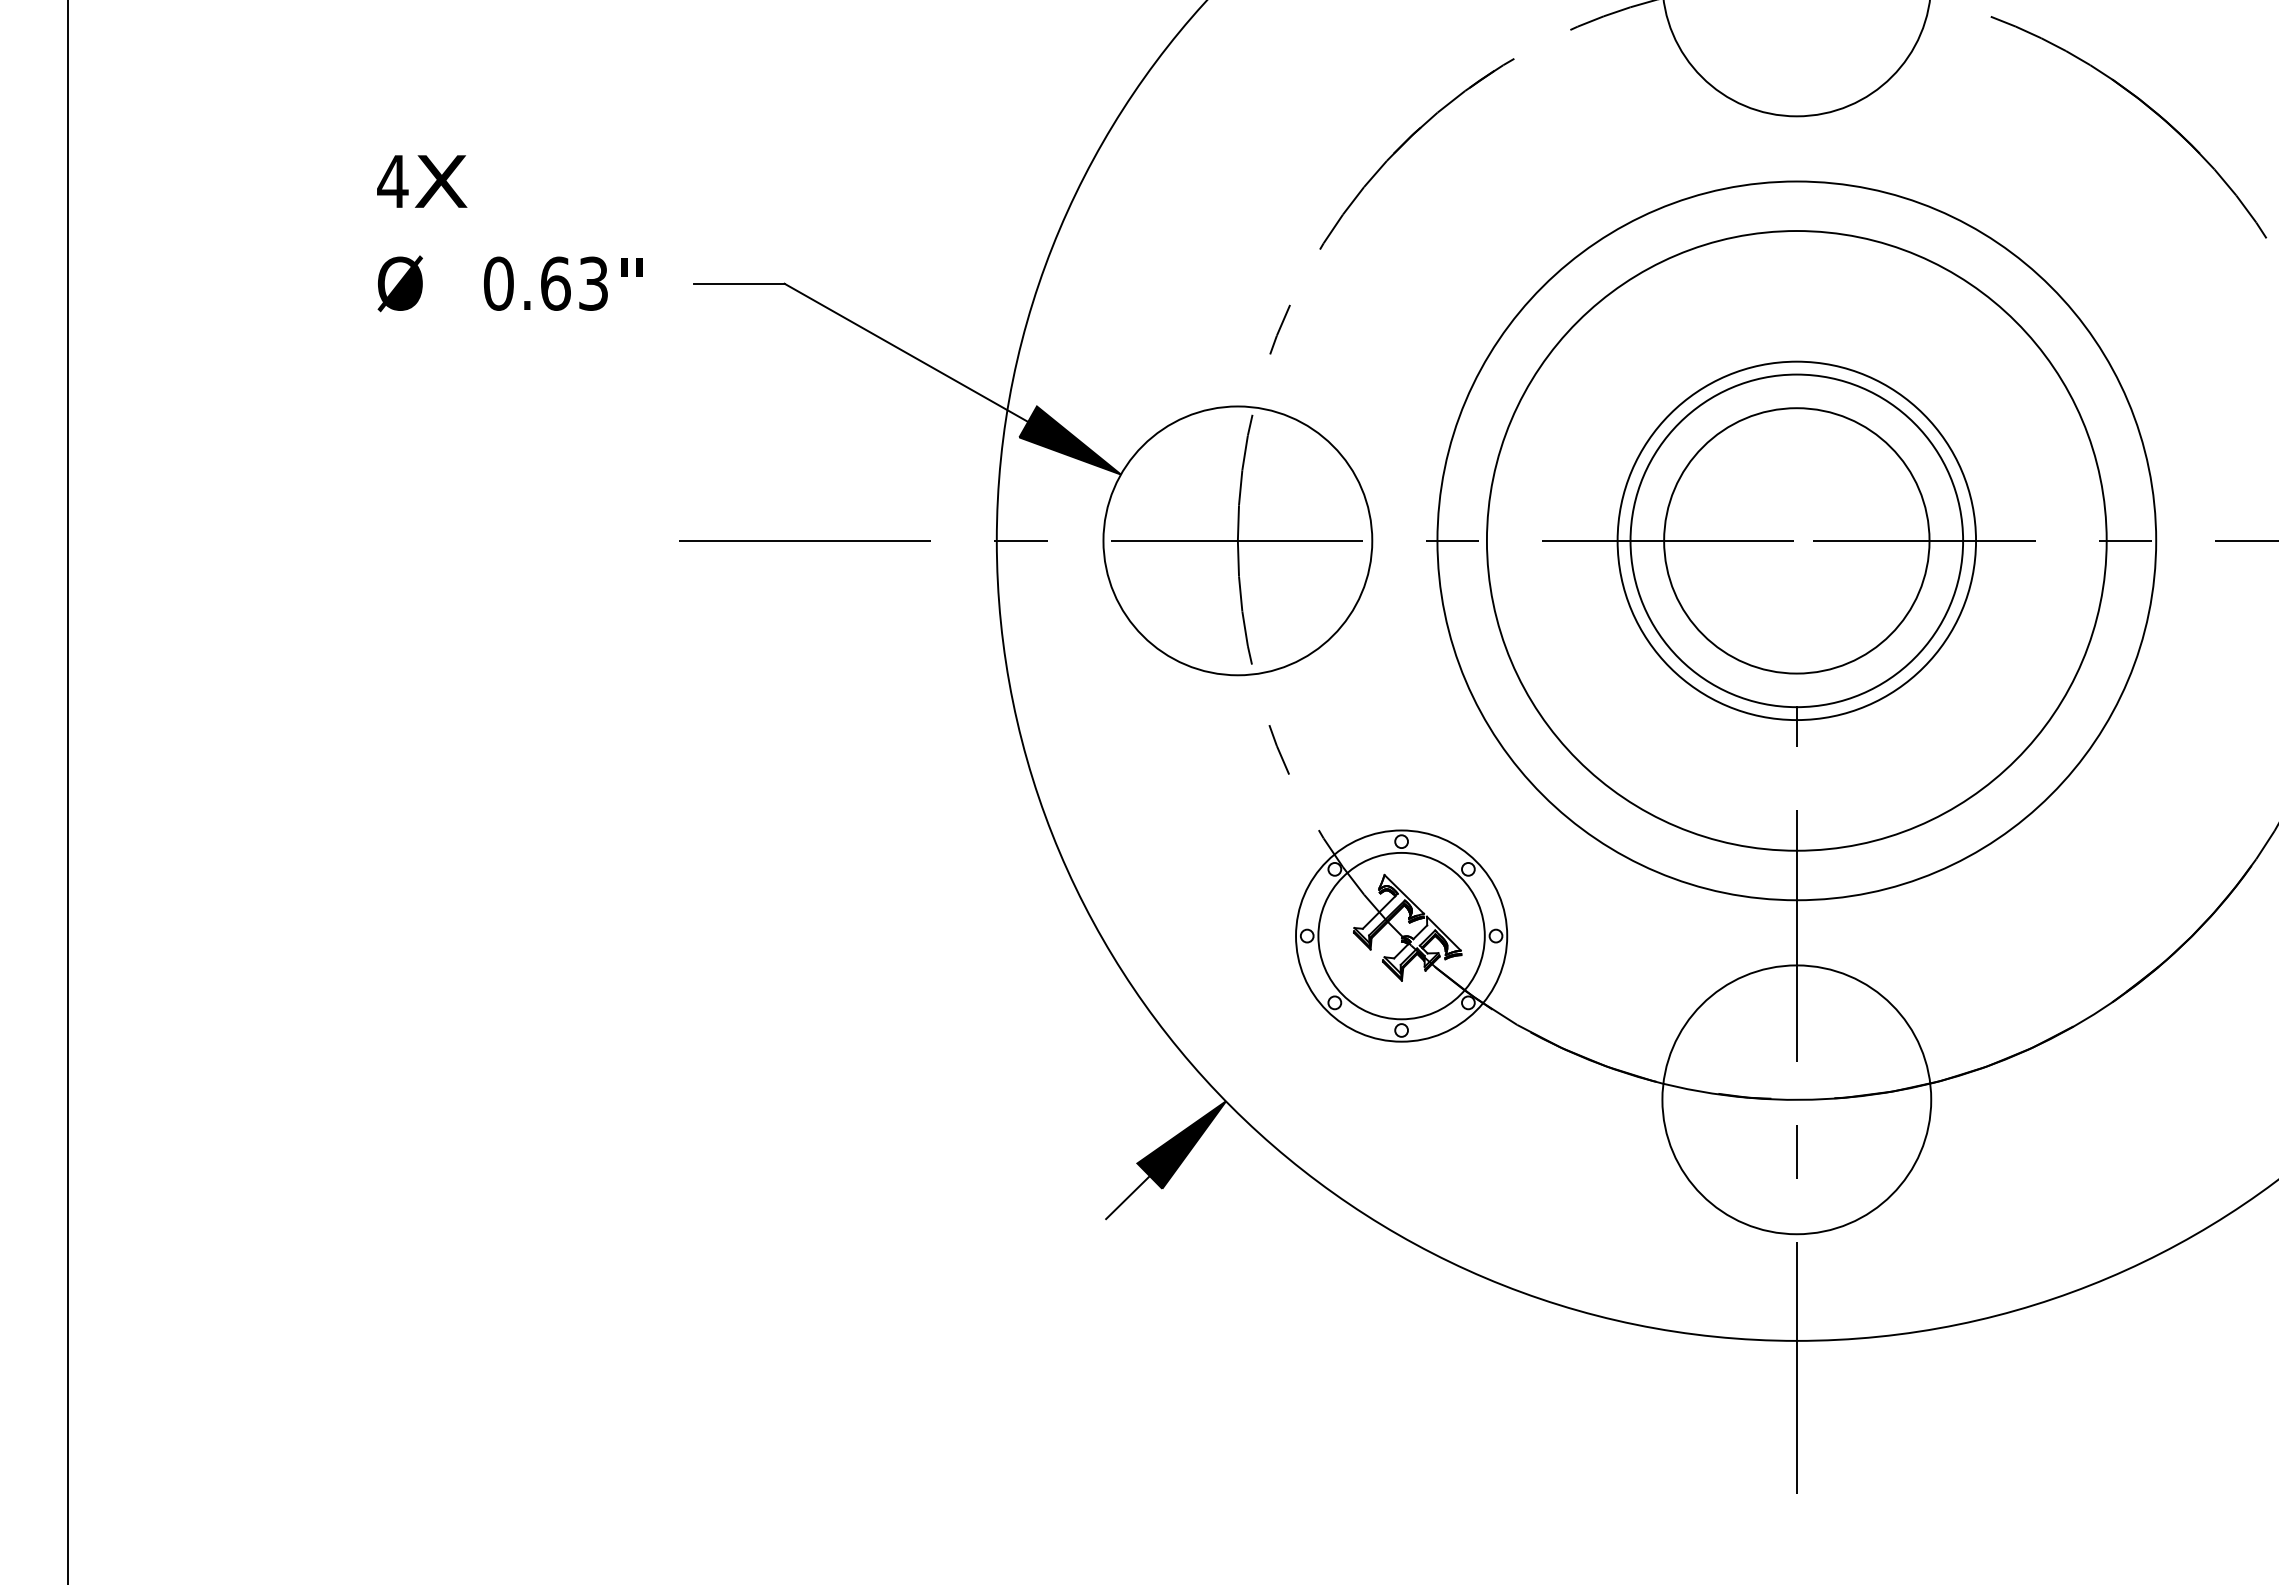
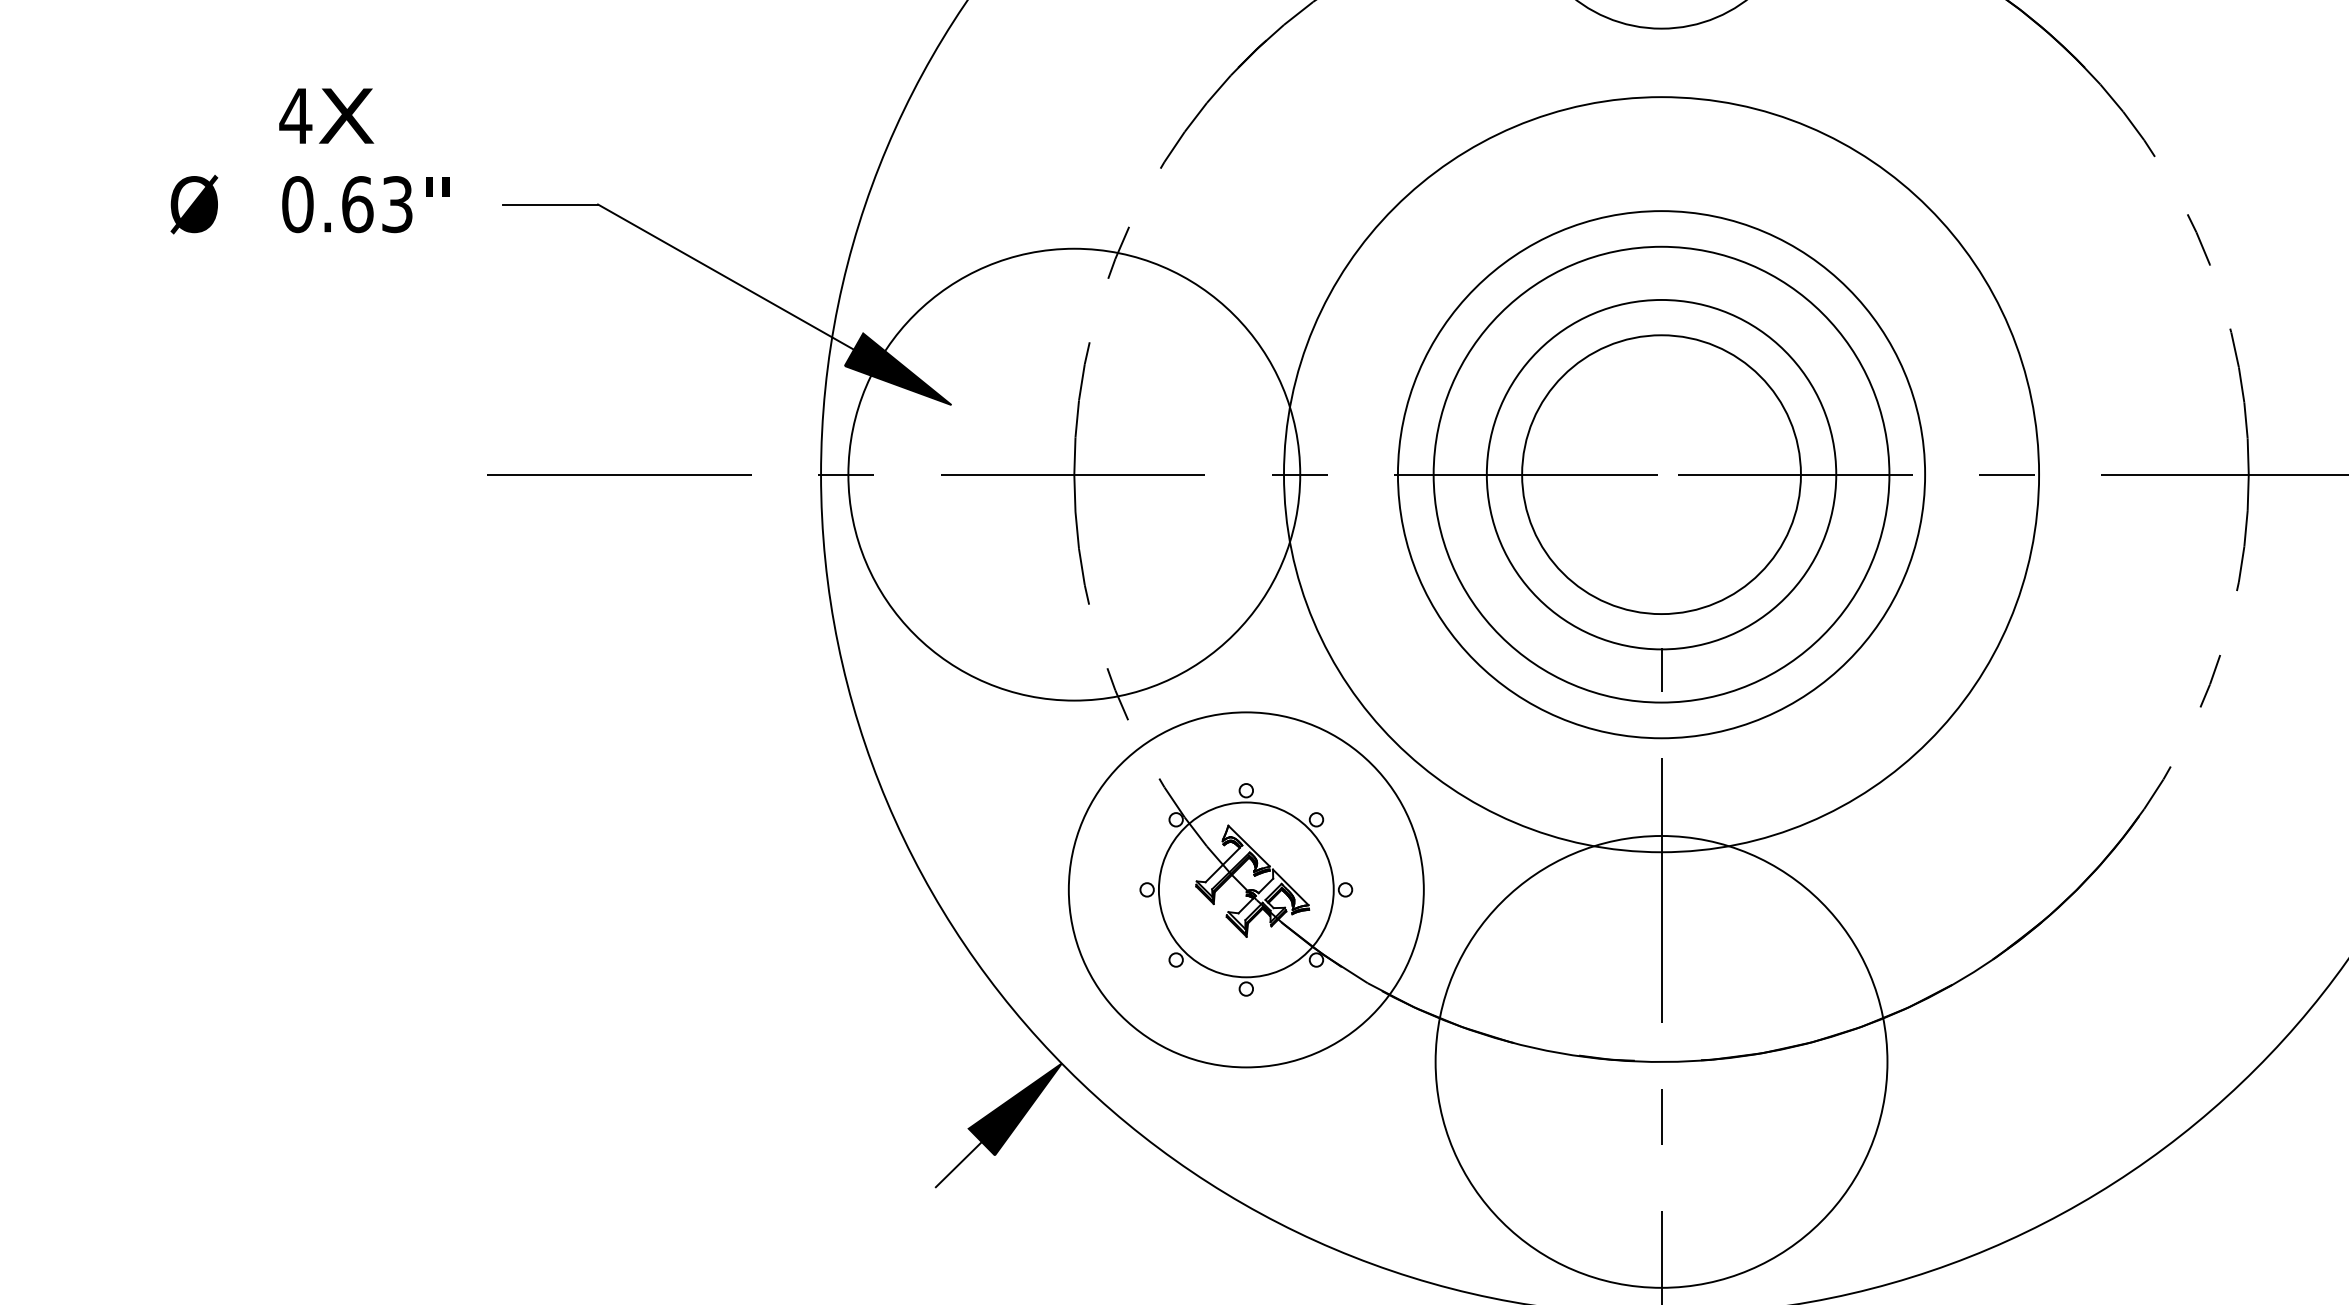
text: (422, 181) -> (326, 116), moved
circle: (1237, 540) -> (1073, 474), size x1.6
circle: (1796, 540) -> (1661, 474), size x0.7
circle: (1796, 540) -> (1661, 474), size x1.4
circle: (1401, 935) -> (1246, 889), size x1.6
circle: (1796, 1099) -> (1661, 1061), size x1.6

